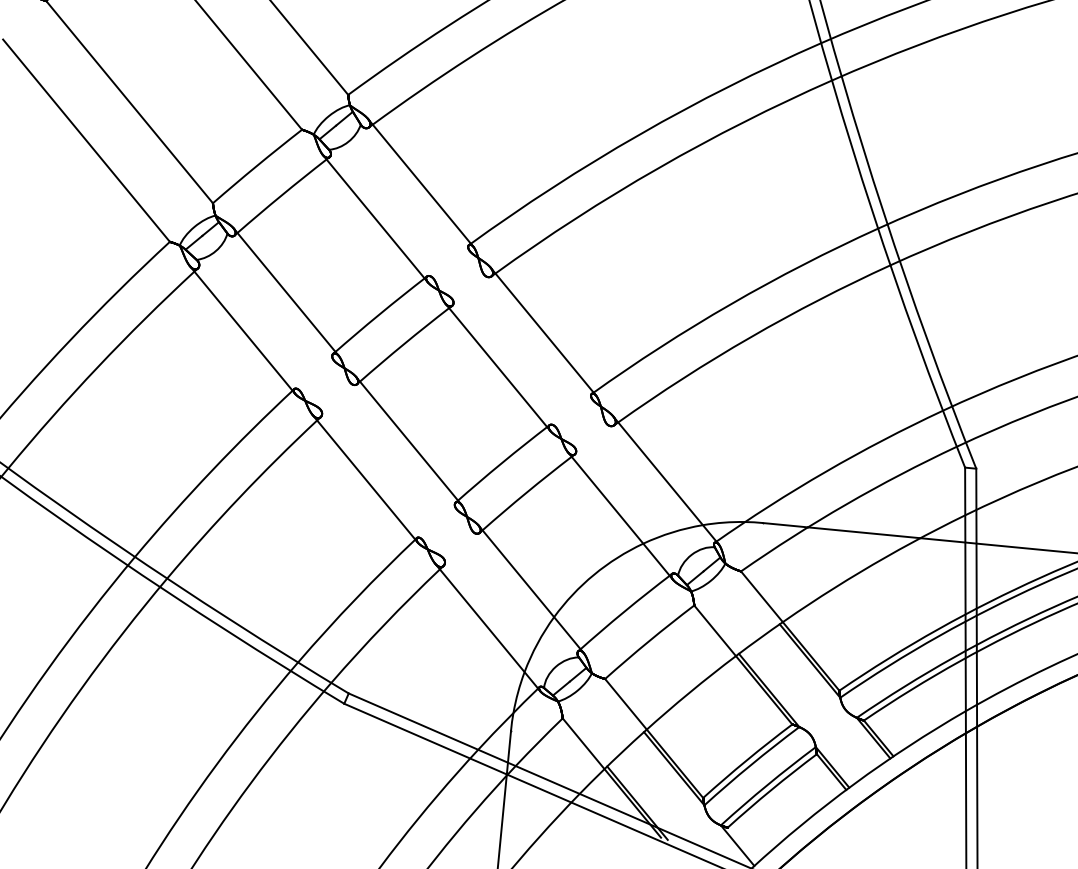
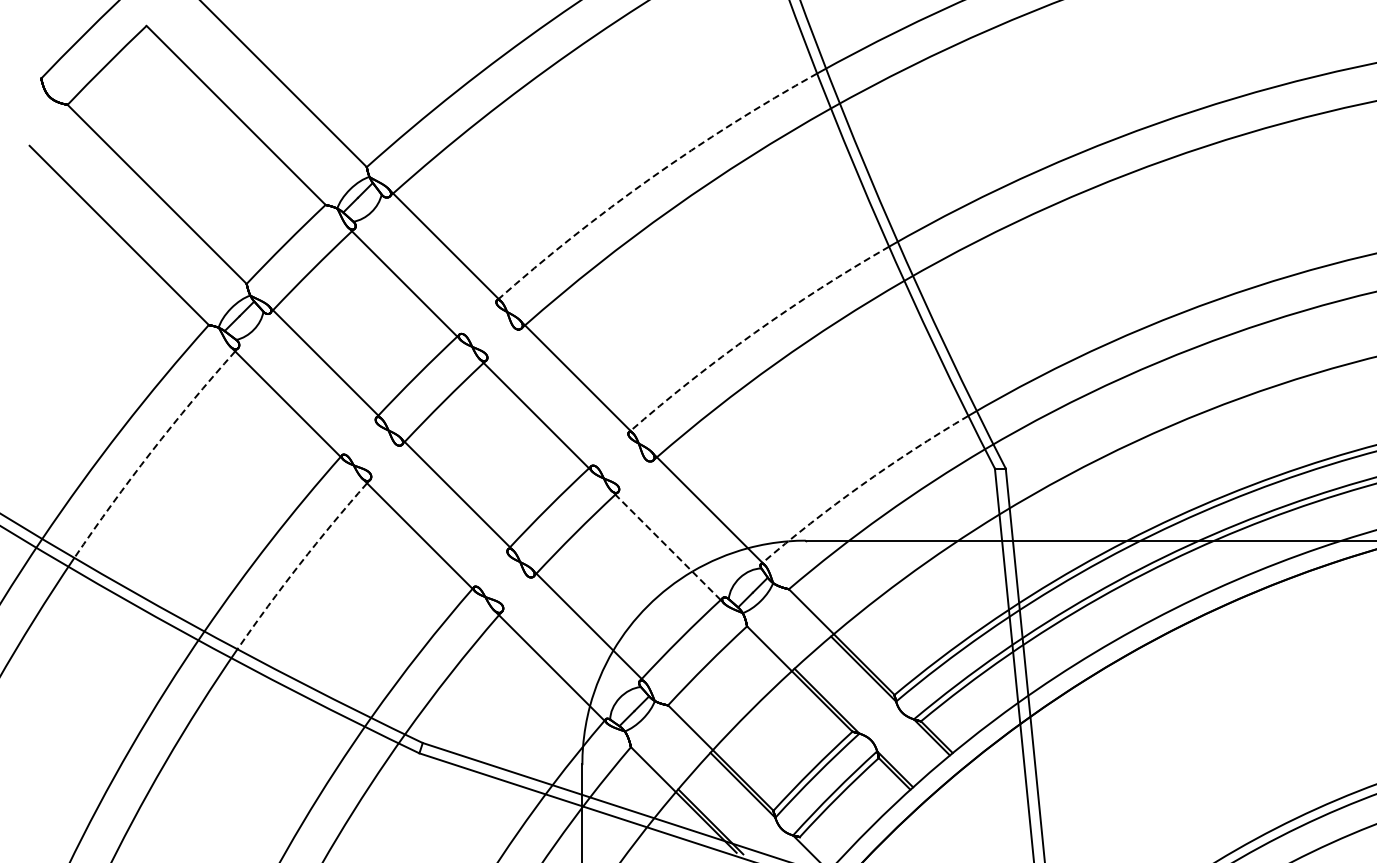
arc: (639, 134) -> (650, 178), solid -> dashed
arc: (730, 304) -> (754, 333), solid -> dashed
arc: (98, 367) -> (151, 452), solid -> dashed
arc: (826, 471) -> (861, 485), solid -> dashed
arc: (239, 497) -> (299, 564), solid -> dashed
line: (618, 513) -> (665, 544), solid -> dashed

